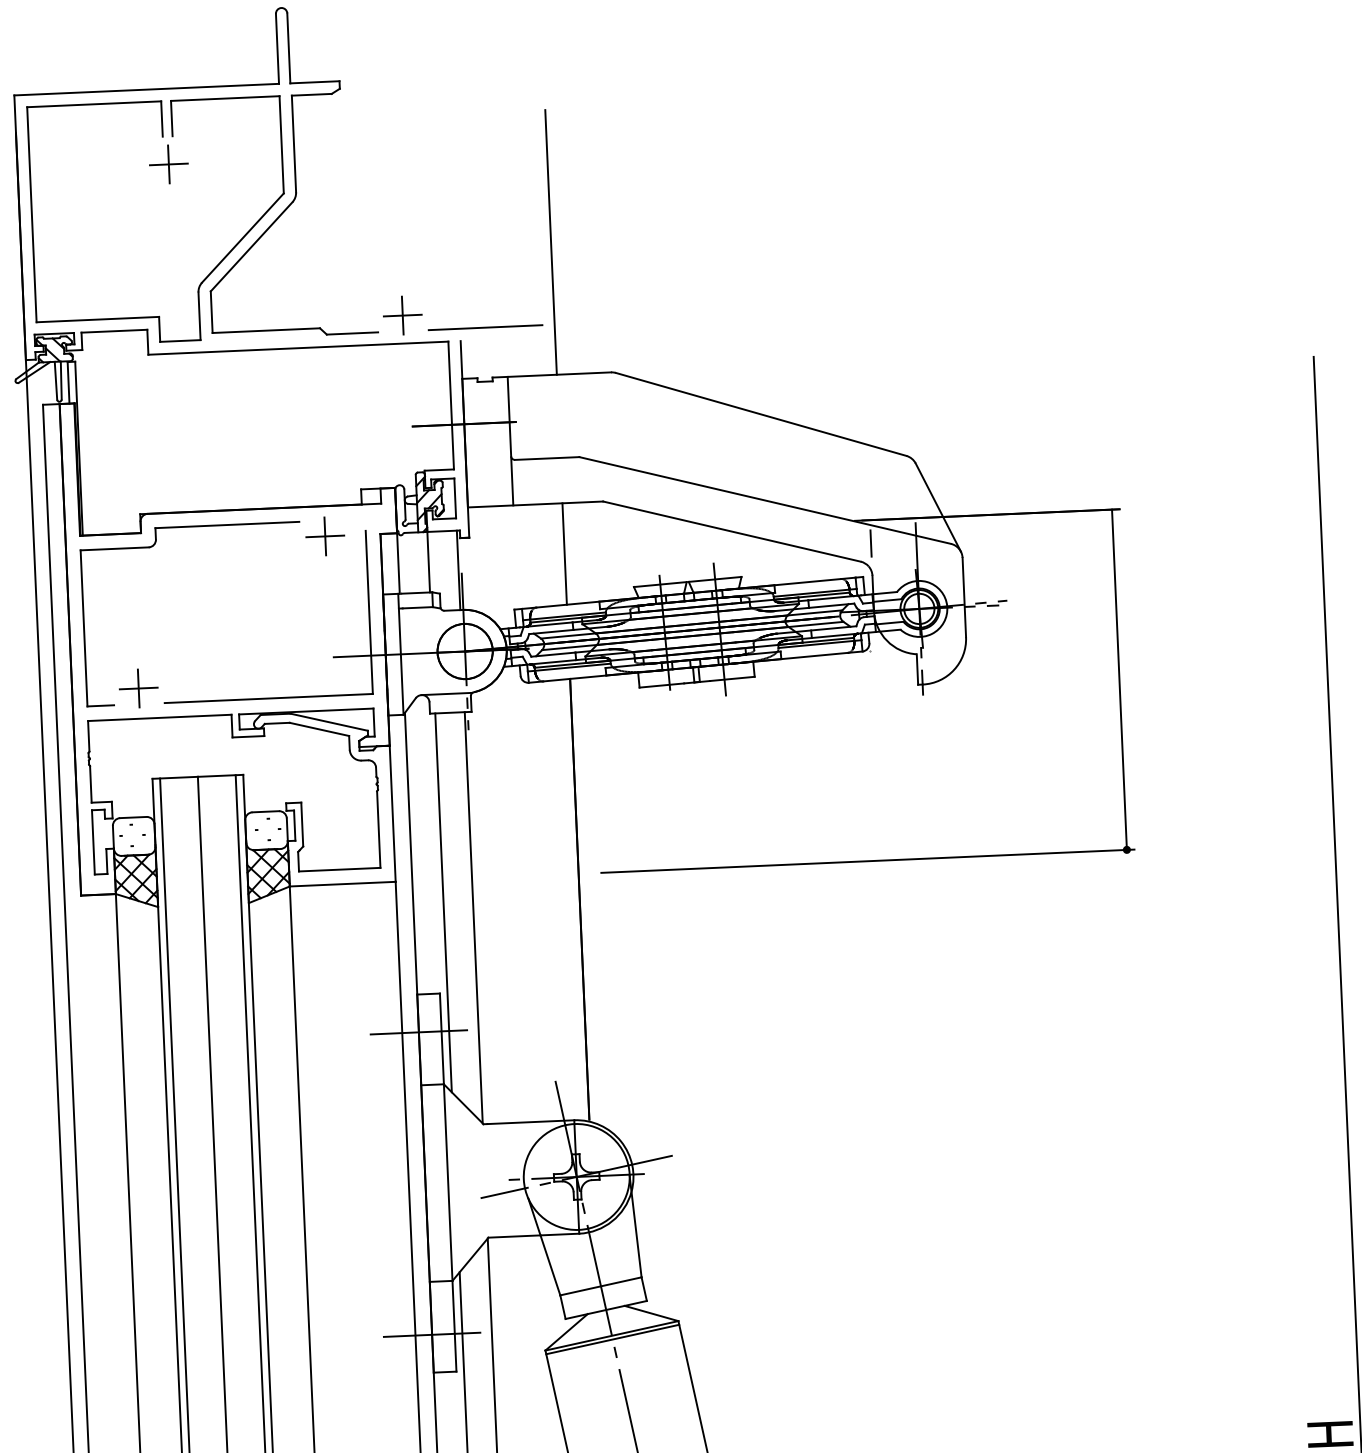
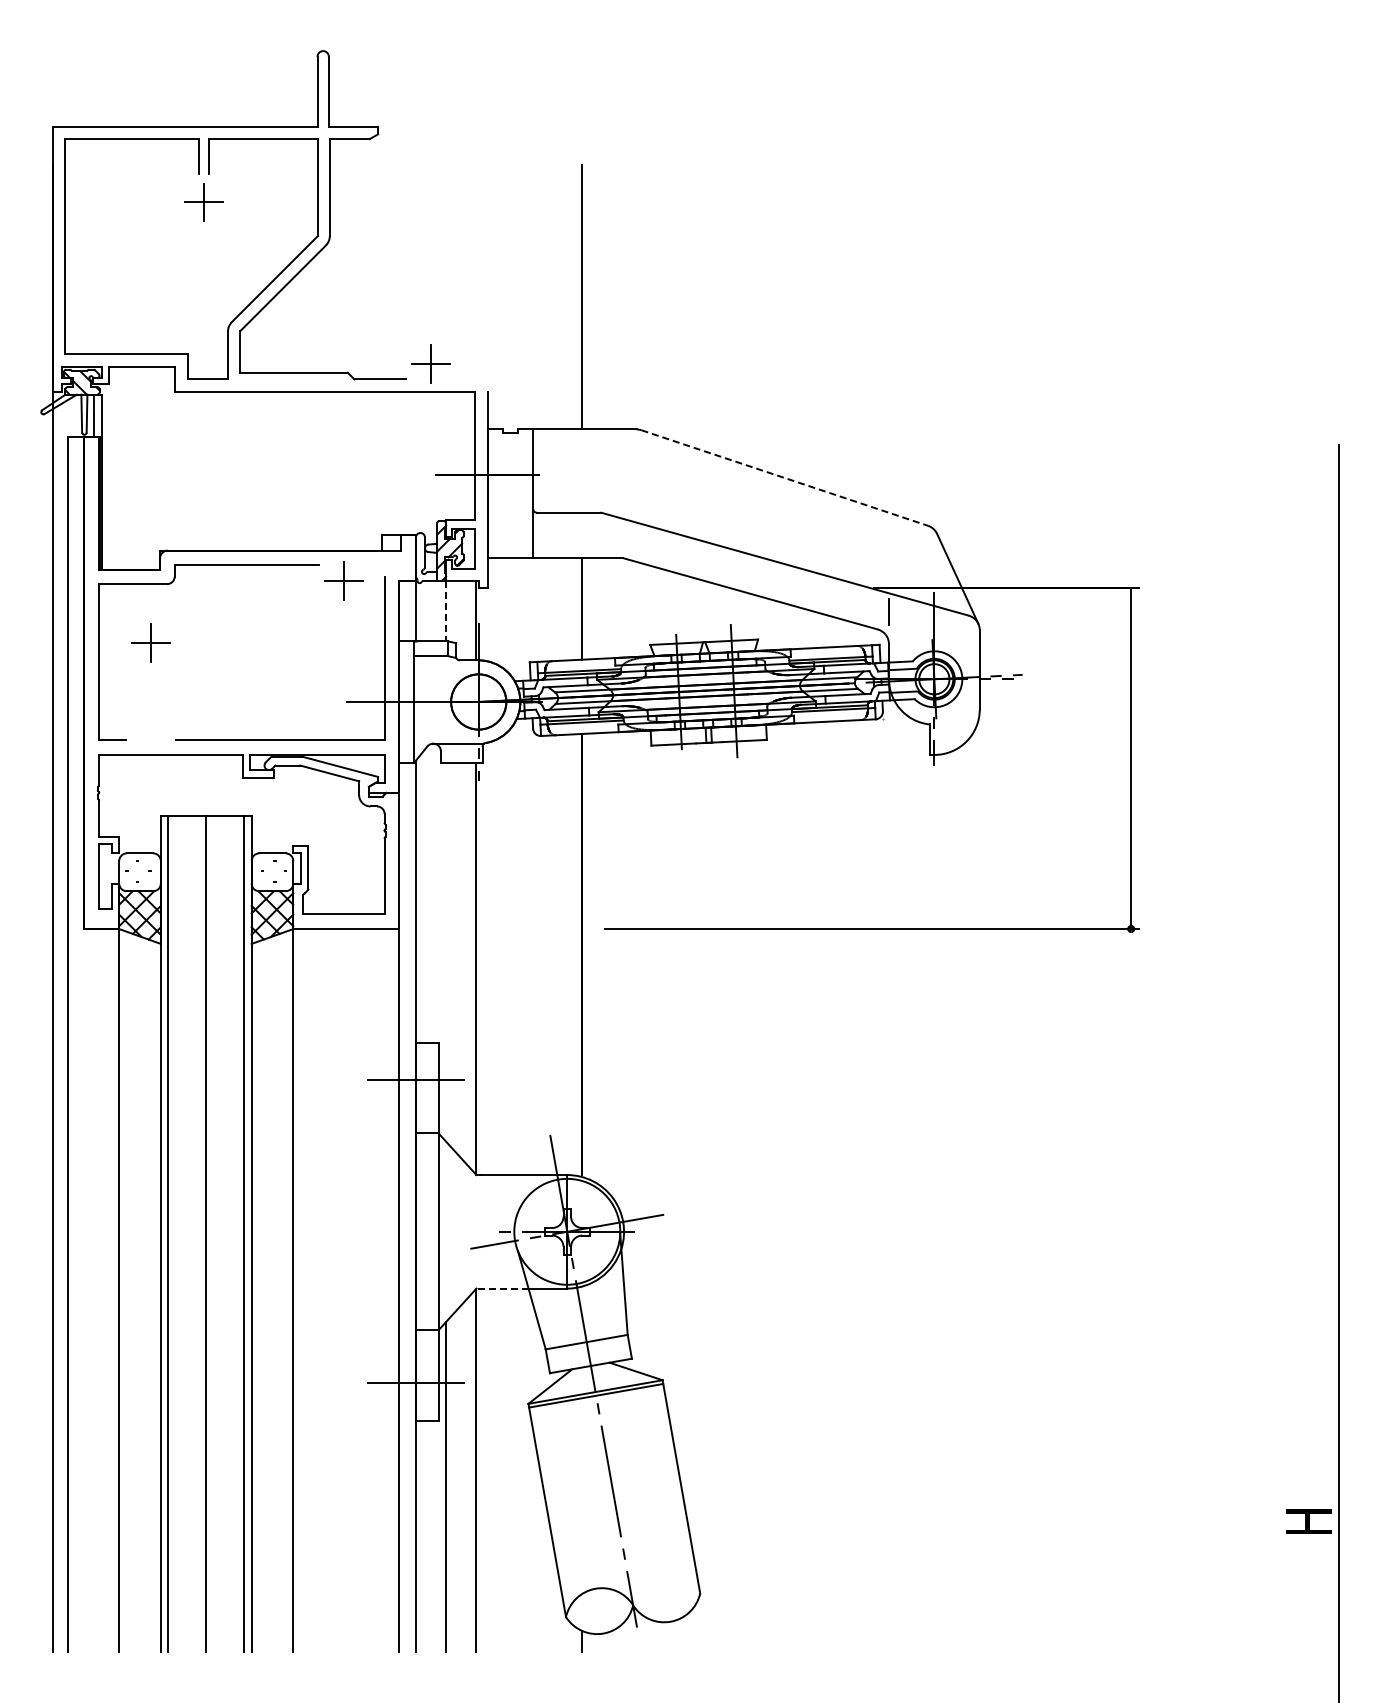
line: (485, 327) -> (513, 379), removed
line: (761, 414) -> (785, 478), solid -> dashed
line: (429, 562) -> (446, 611), solid -> dashed
part: (138, 688) -> (150, 642), moved
line: (443, 902) -> (446, 951), removed
line: (514, 1236) -> (502, 1288), solid -> dashed

